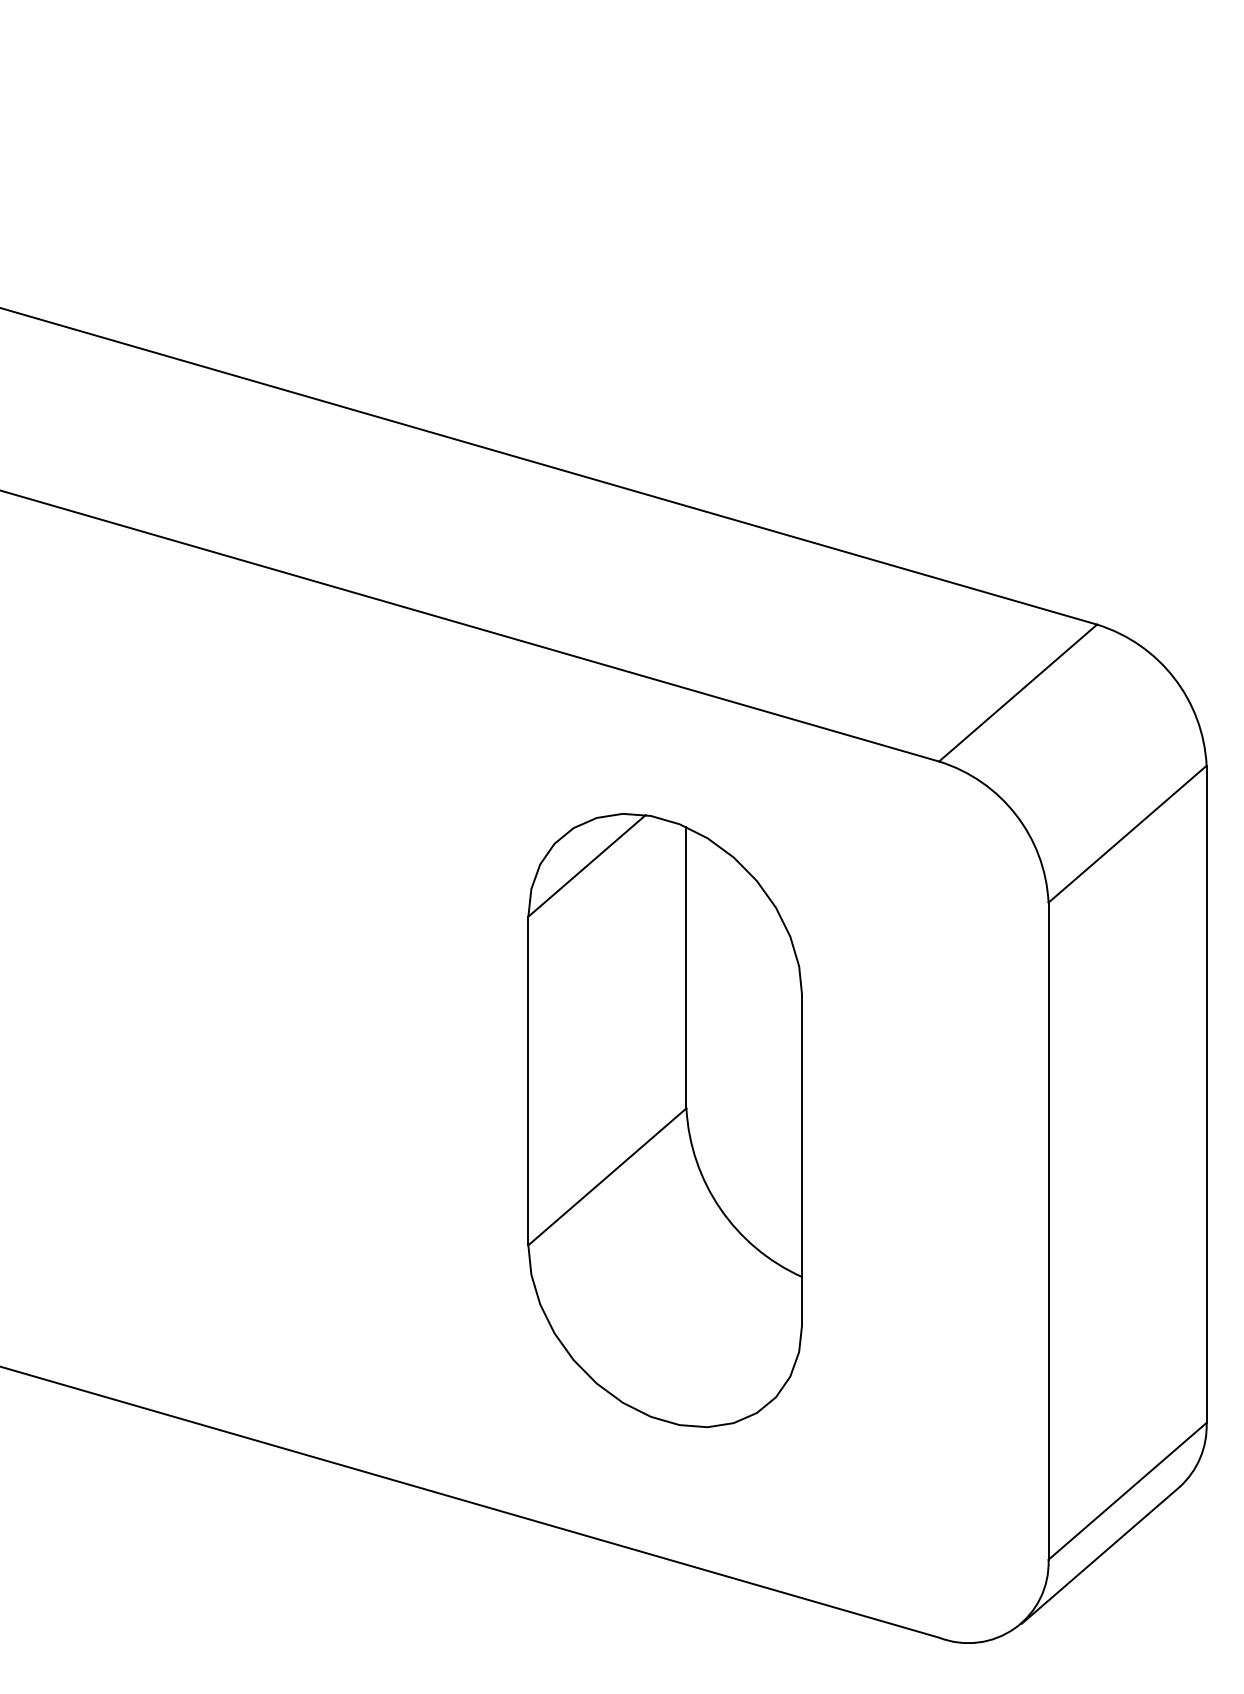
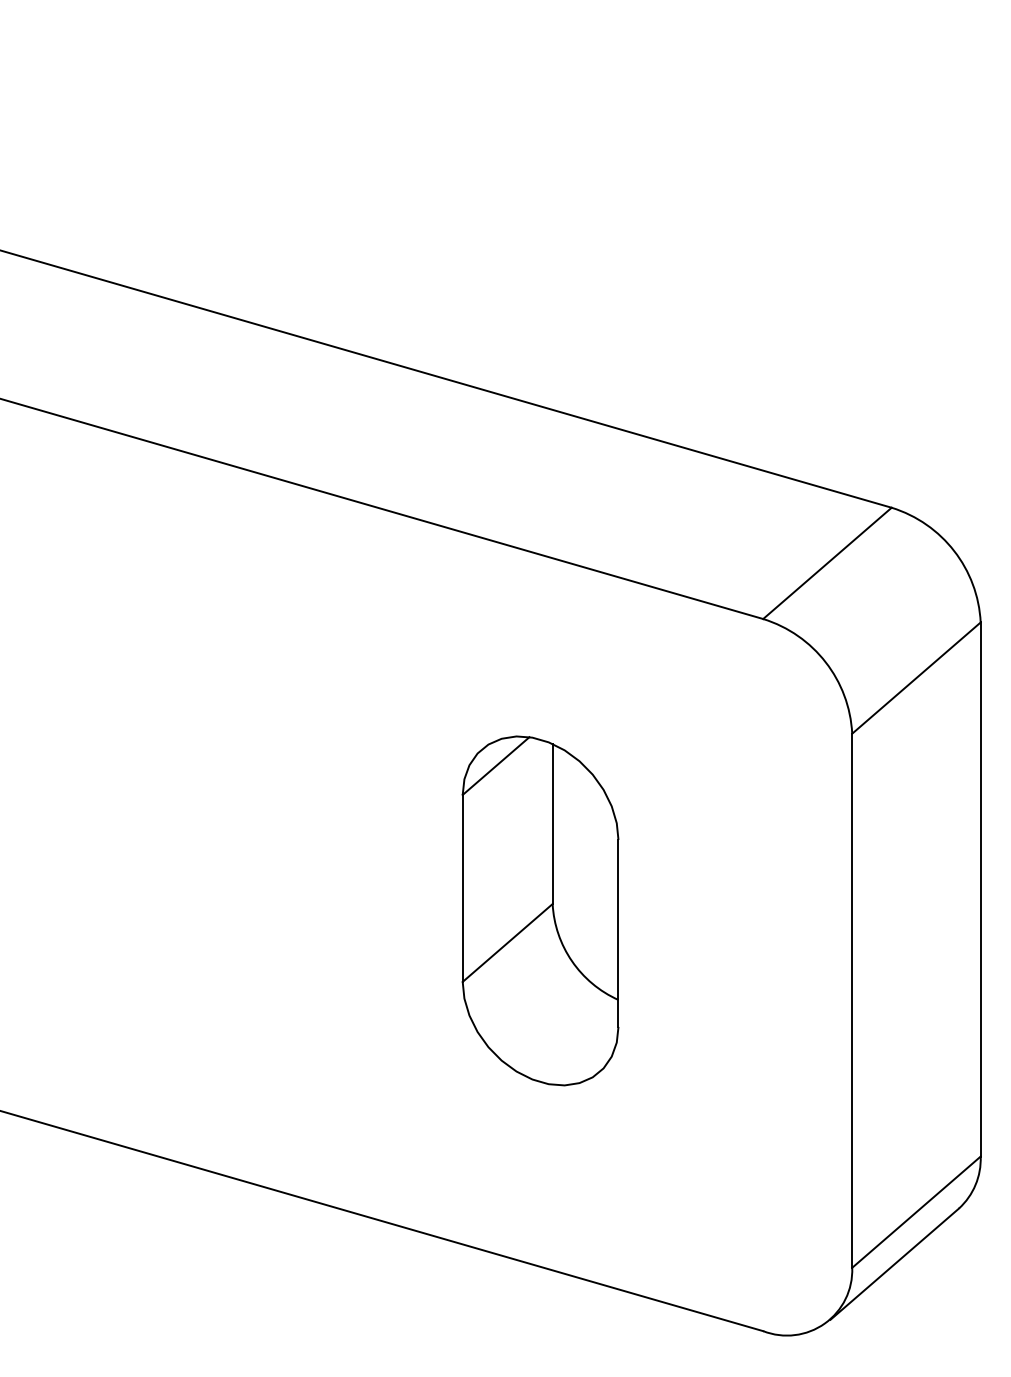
part: (664, 1120) -> (540, 910), size x0.7

